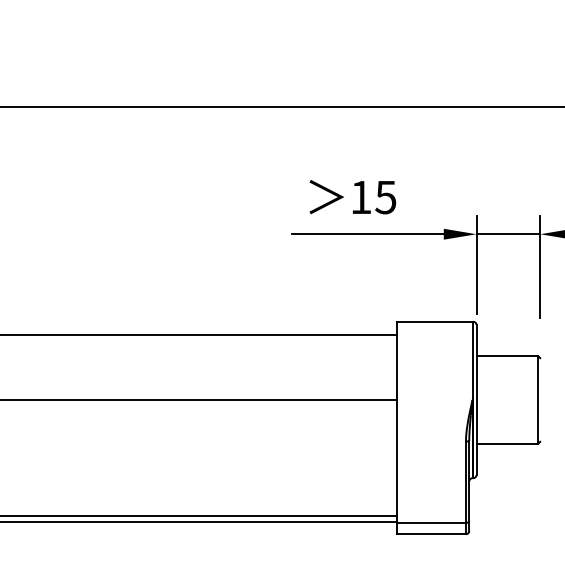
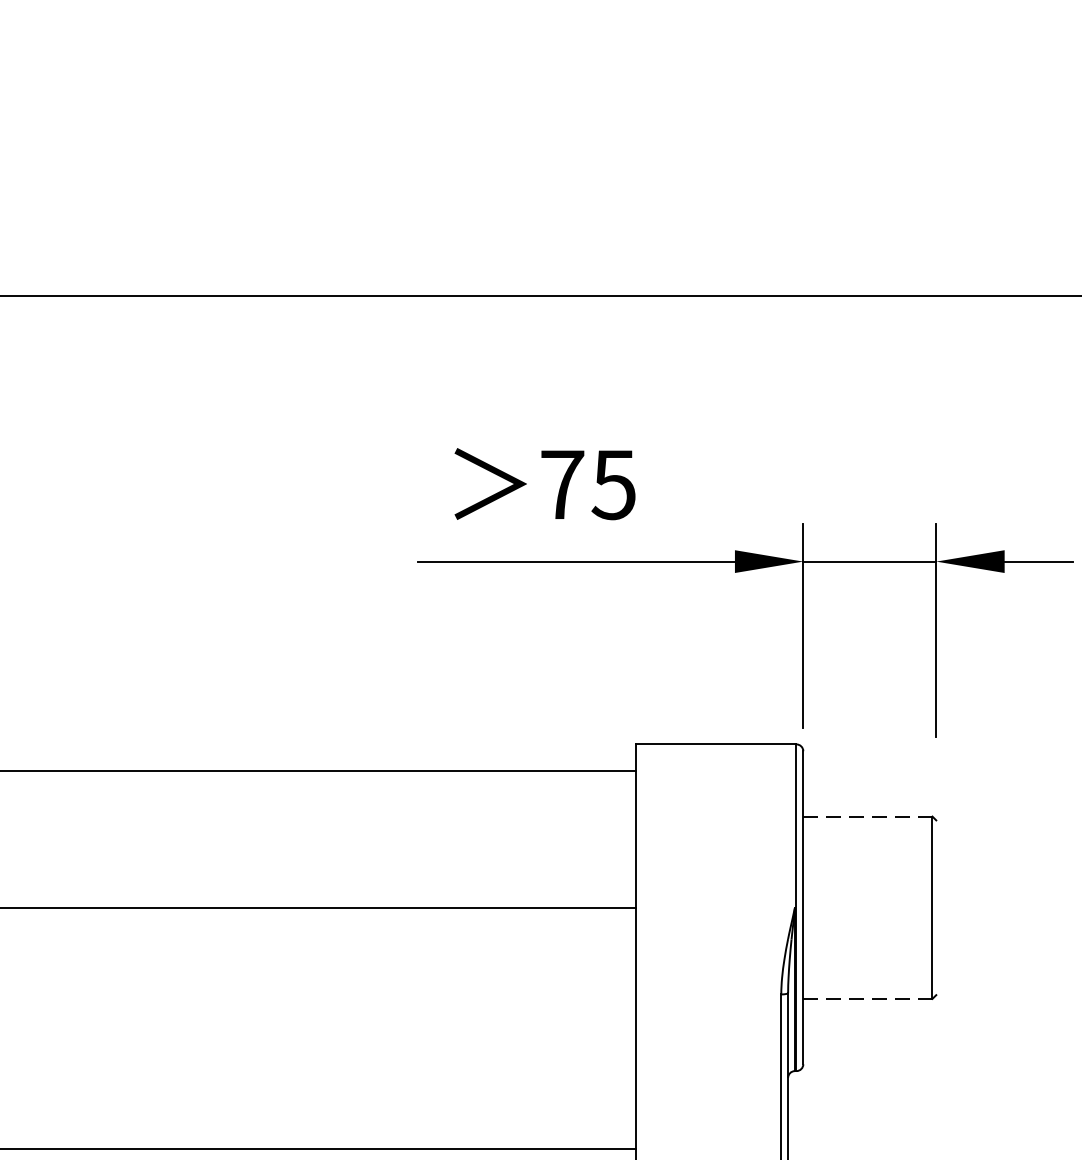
text: (361, 197) -> (563, 484), 15 -> 75
line: (507, 356) -> (867, 816), solid -> dashed
line: (507, 443) -> (867, 998), solid -> dashed

